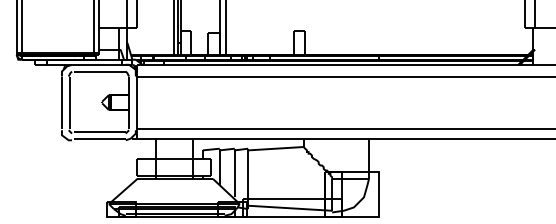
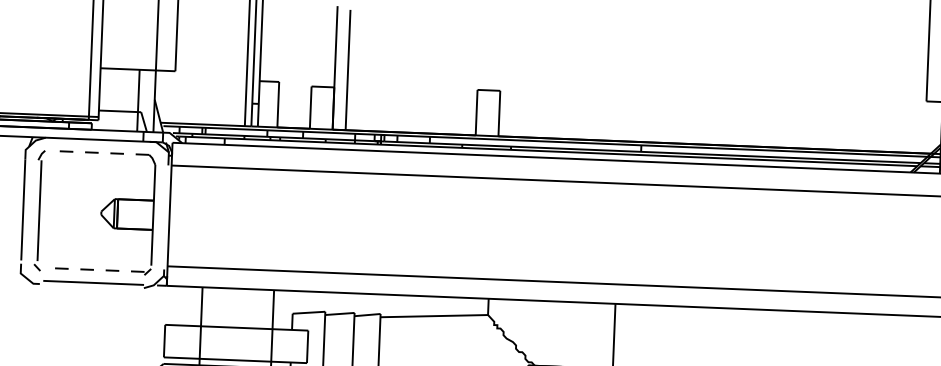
line: (99, 71) -> (98, 152), solid -> dashed
line: (99, 131) -> (93, 269), solid -> dashed

